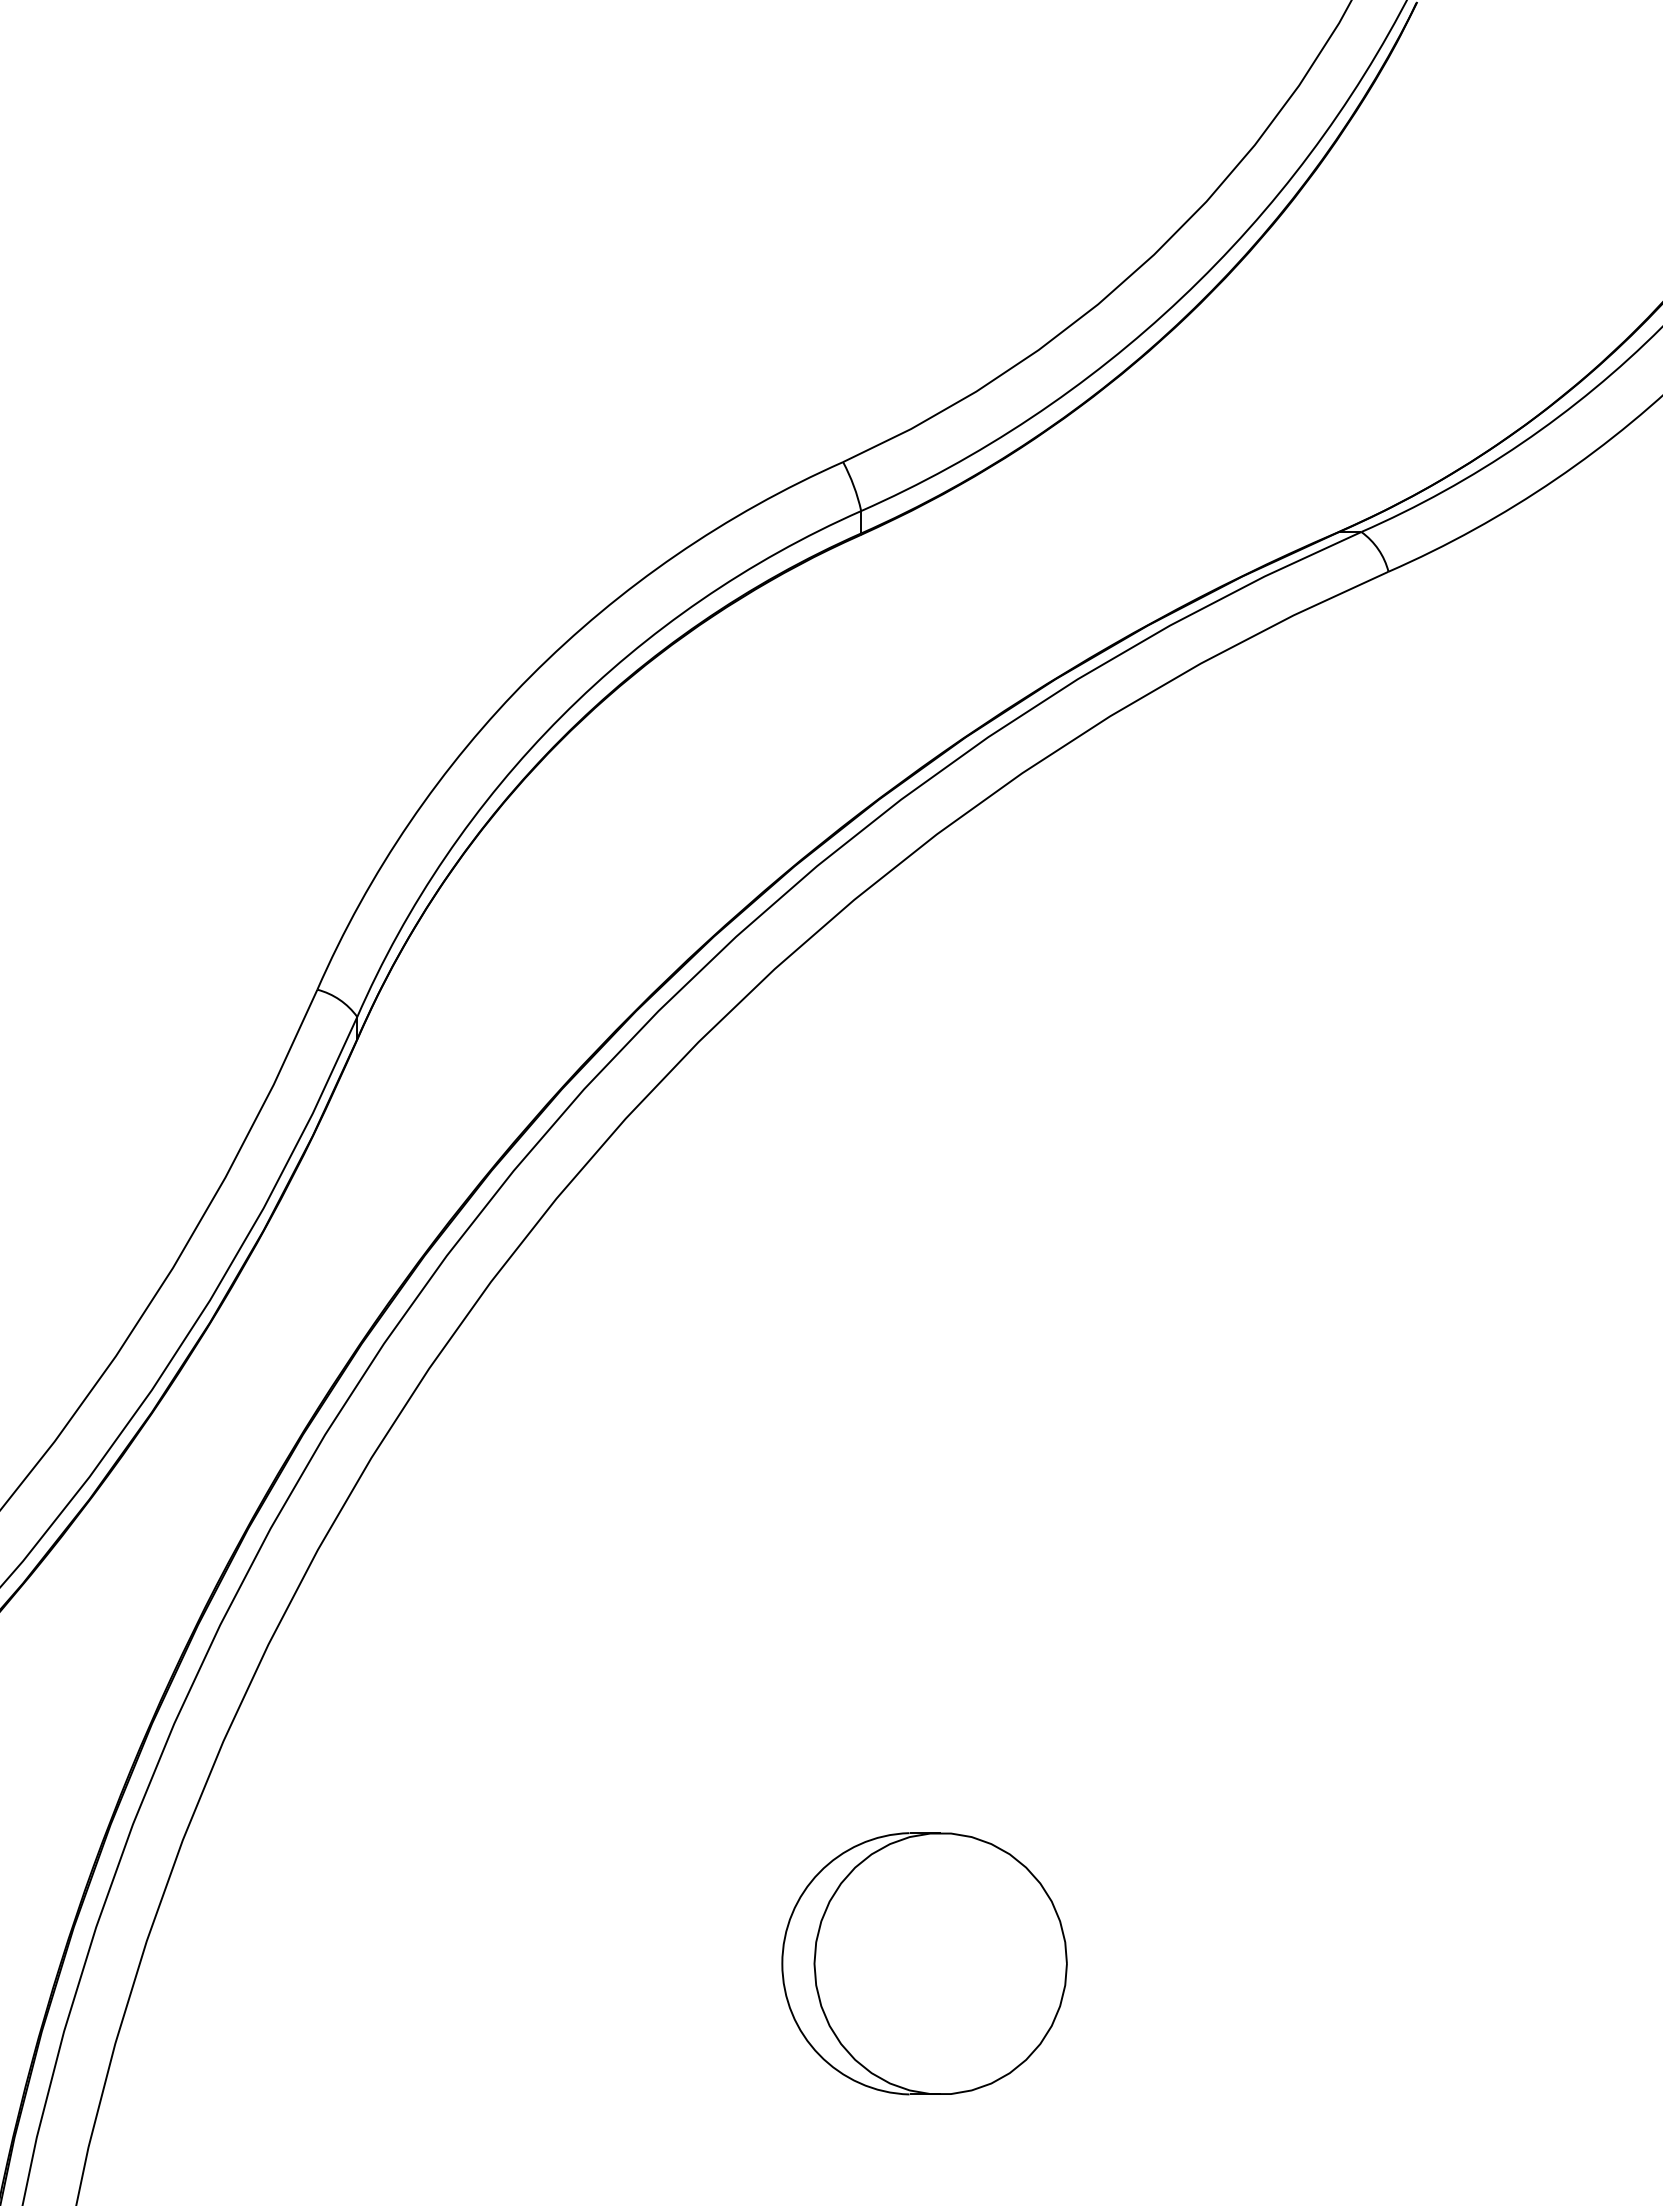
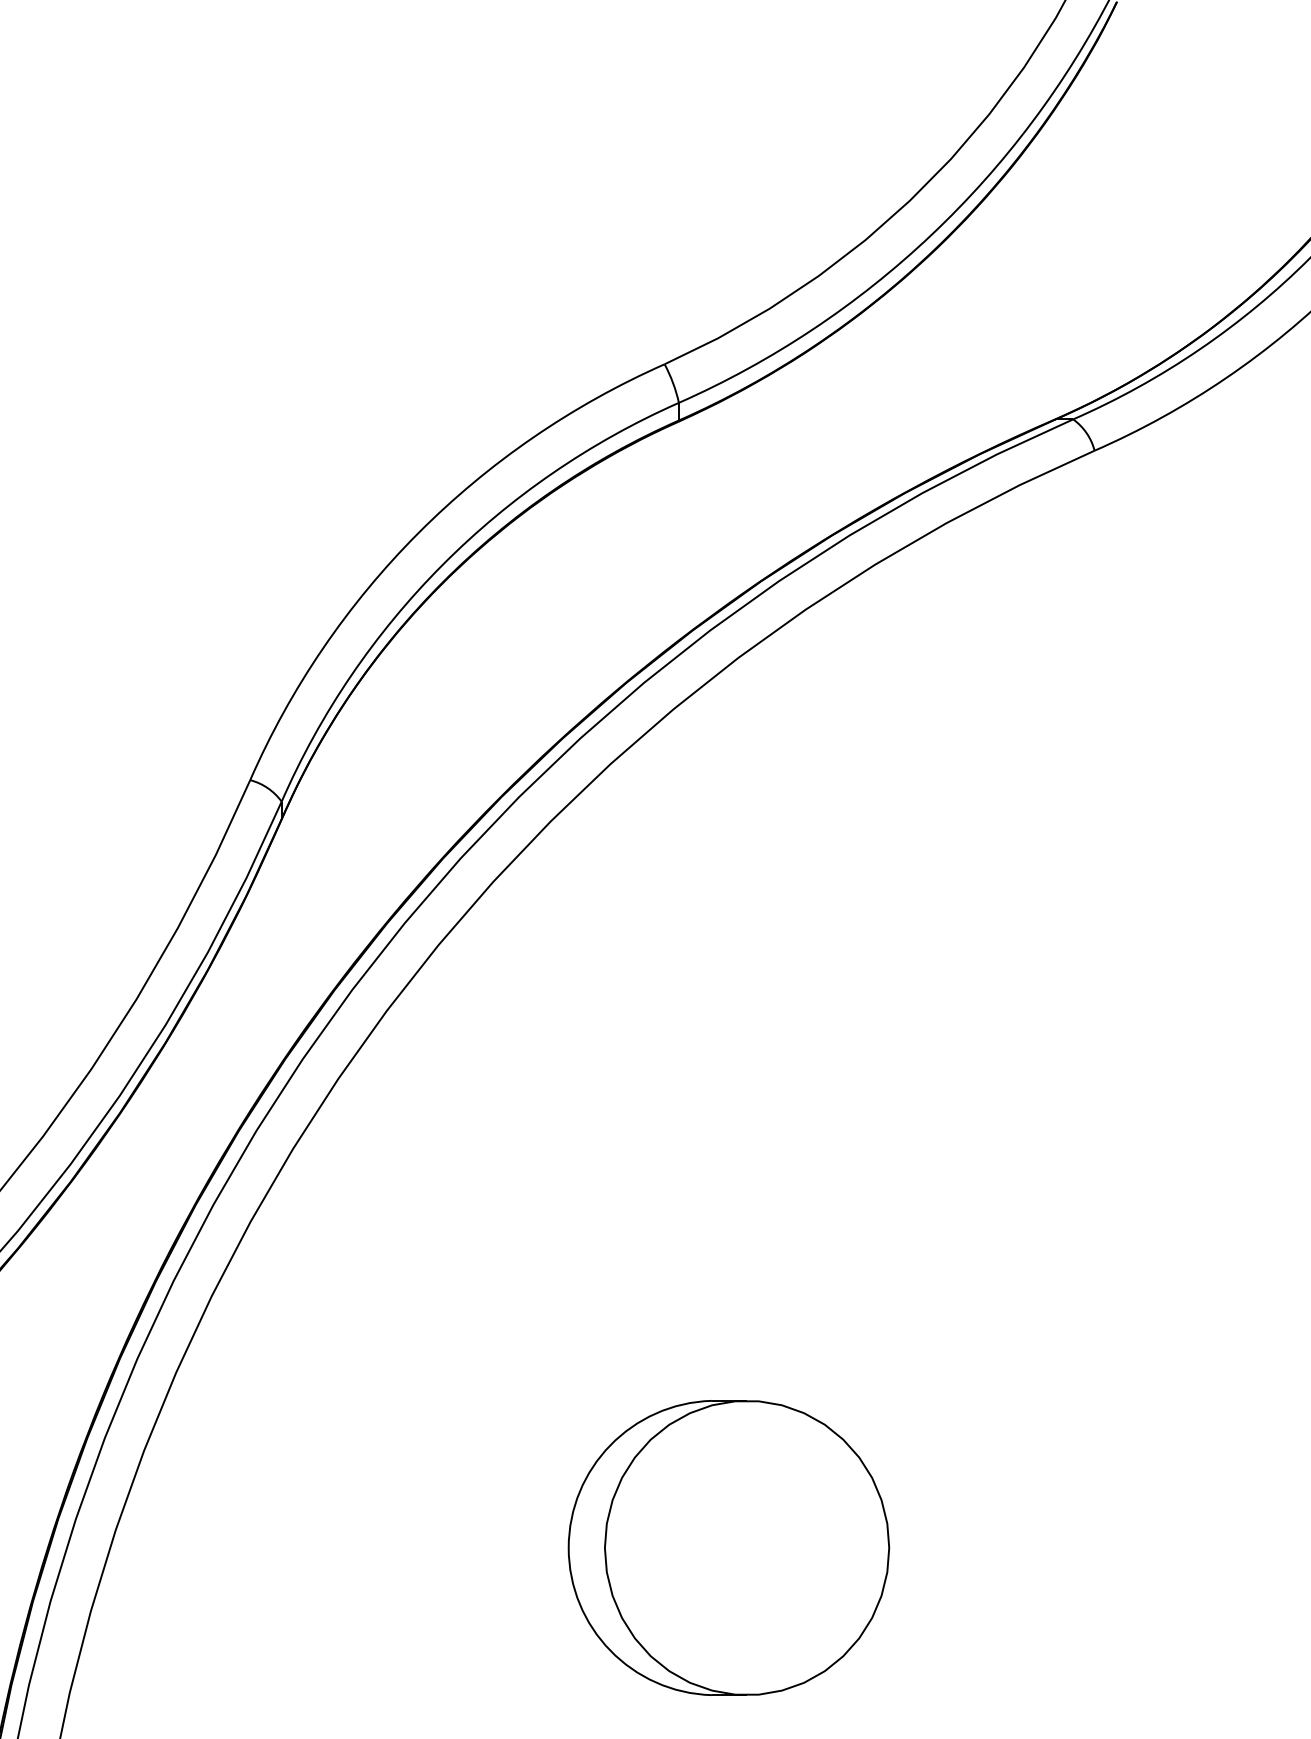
part: (924, 1963) -> (728, 1547), size x1.43

